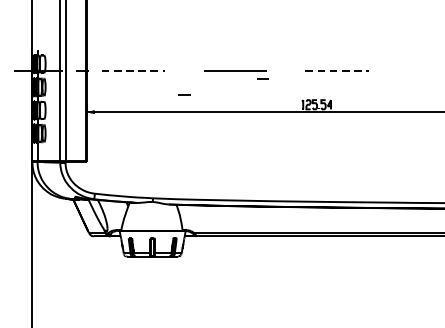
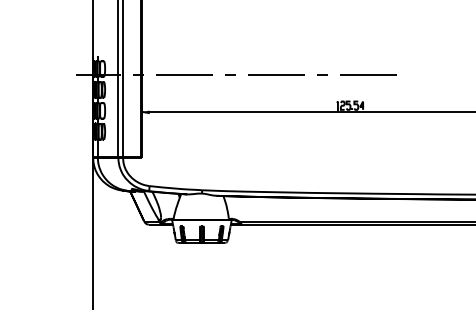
line: (133, 71) -> (184, 75), dashed -> solid
line: (337, 71) -> (368, 75), dashed -> solid
line: (262, 77) -> (322, 74), moved
line: (184, 93) -> (230, 74), moved

